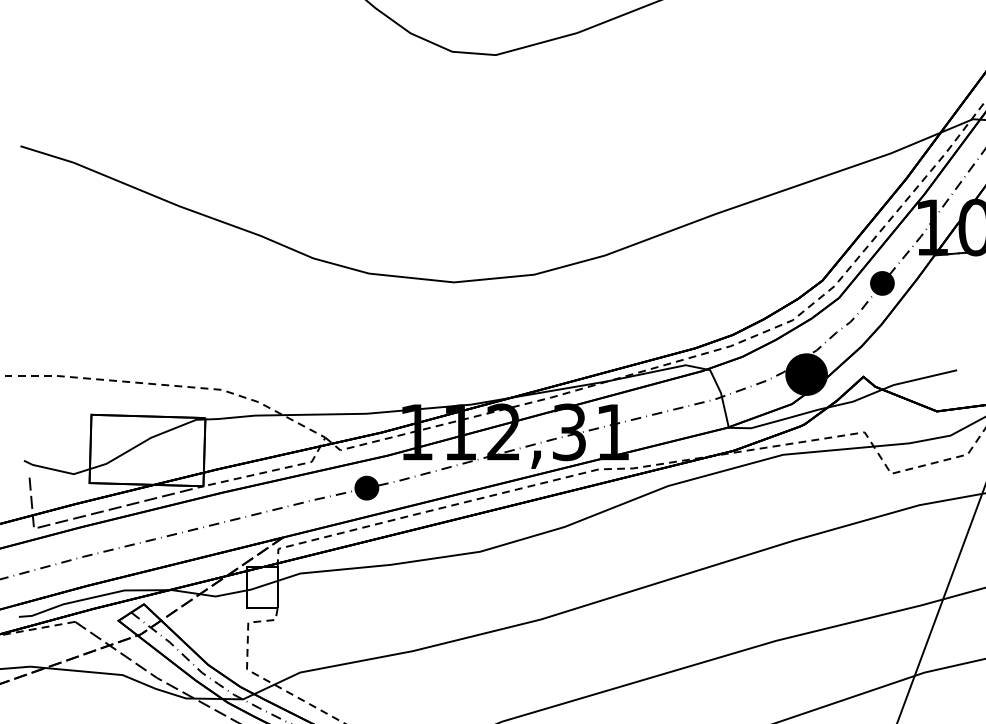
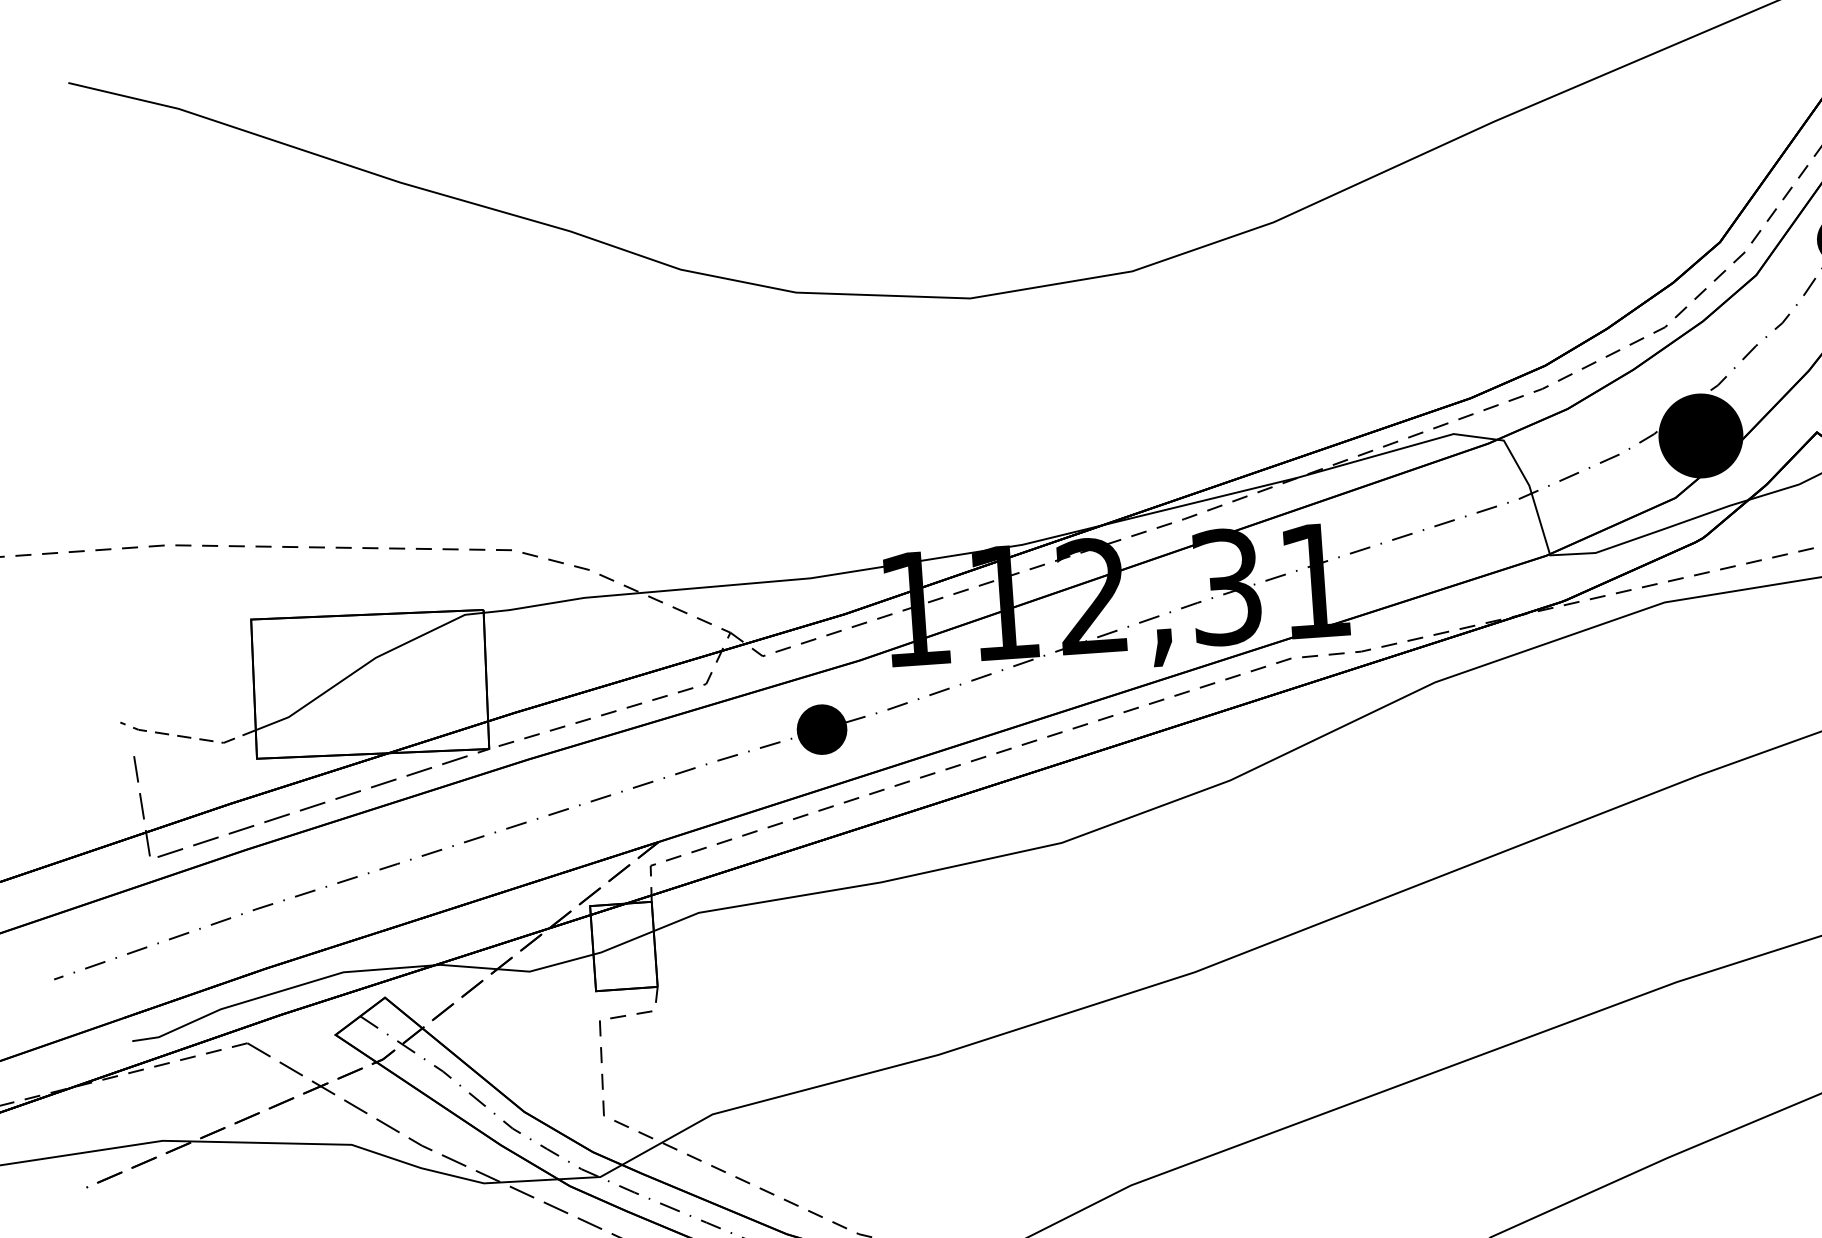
line: (56, 470) -> (187, 737), solid -> dashed

